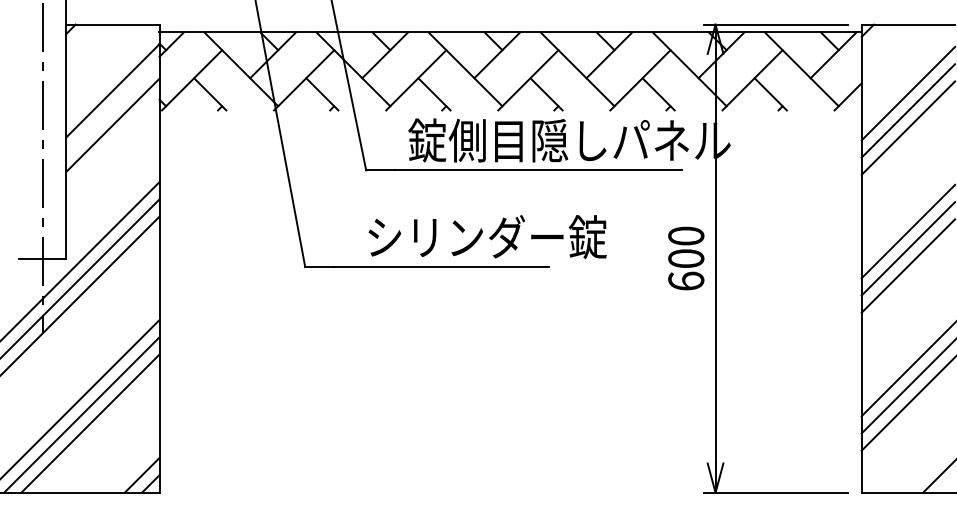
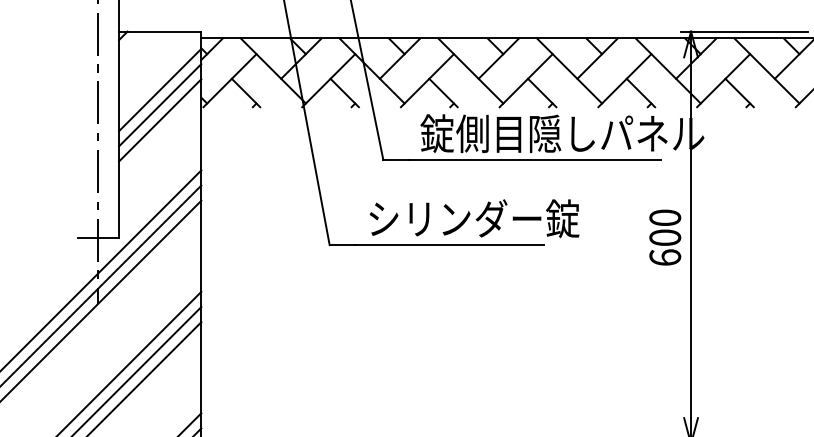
line: (112, 107) -> (159, 104), added
text: (487, 237) -> (474, 219), moved

